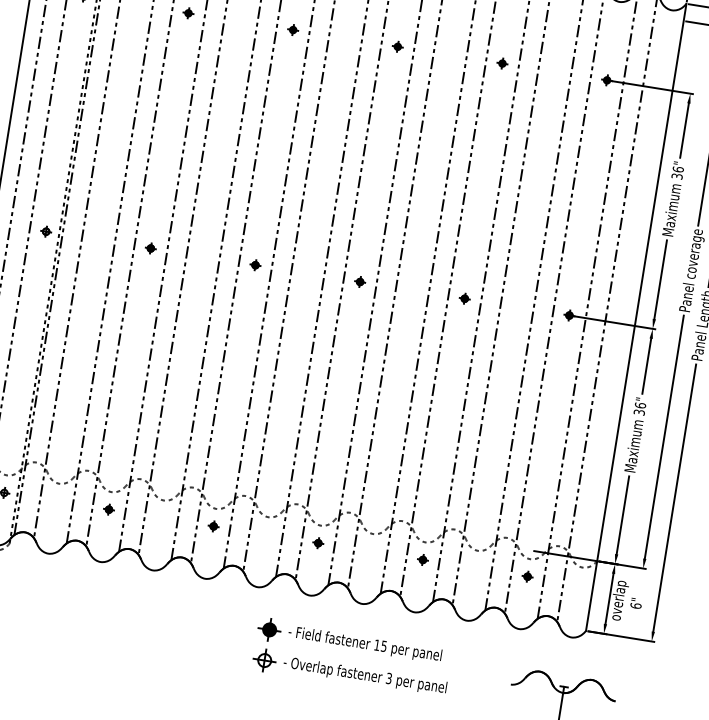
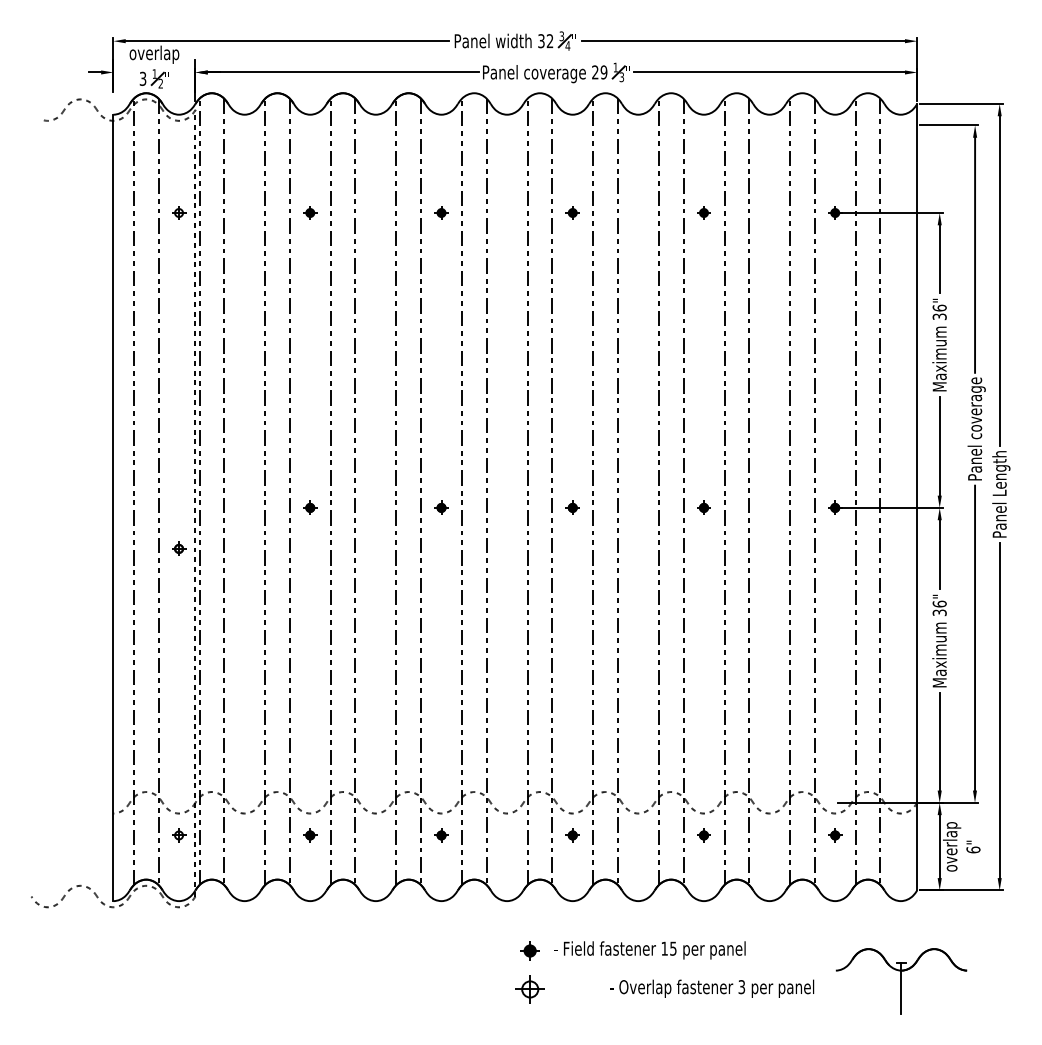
part: (46, 231) -> (179, 548), moved
part: (269, 629) -> (529, 950), size x0.7
text: (365, 675) -> (712, 988), moved

